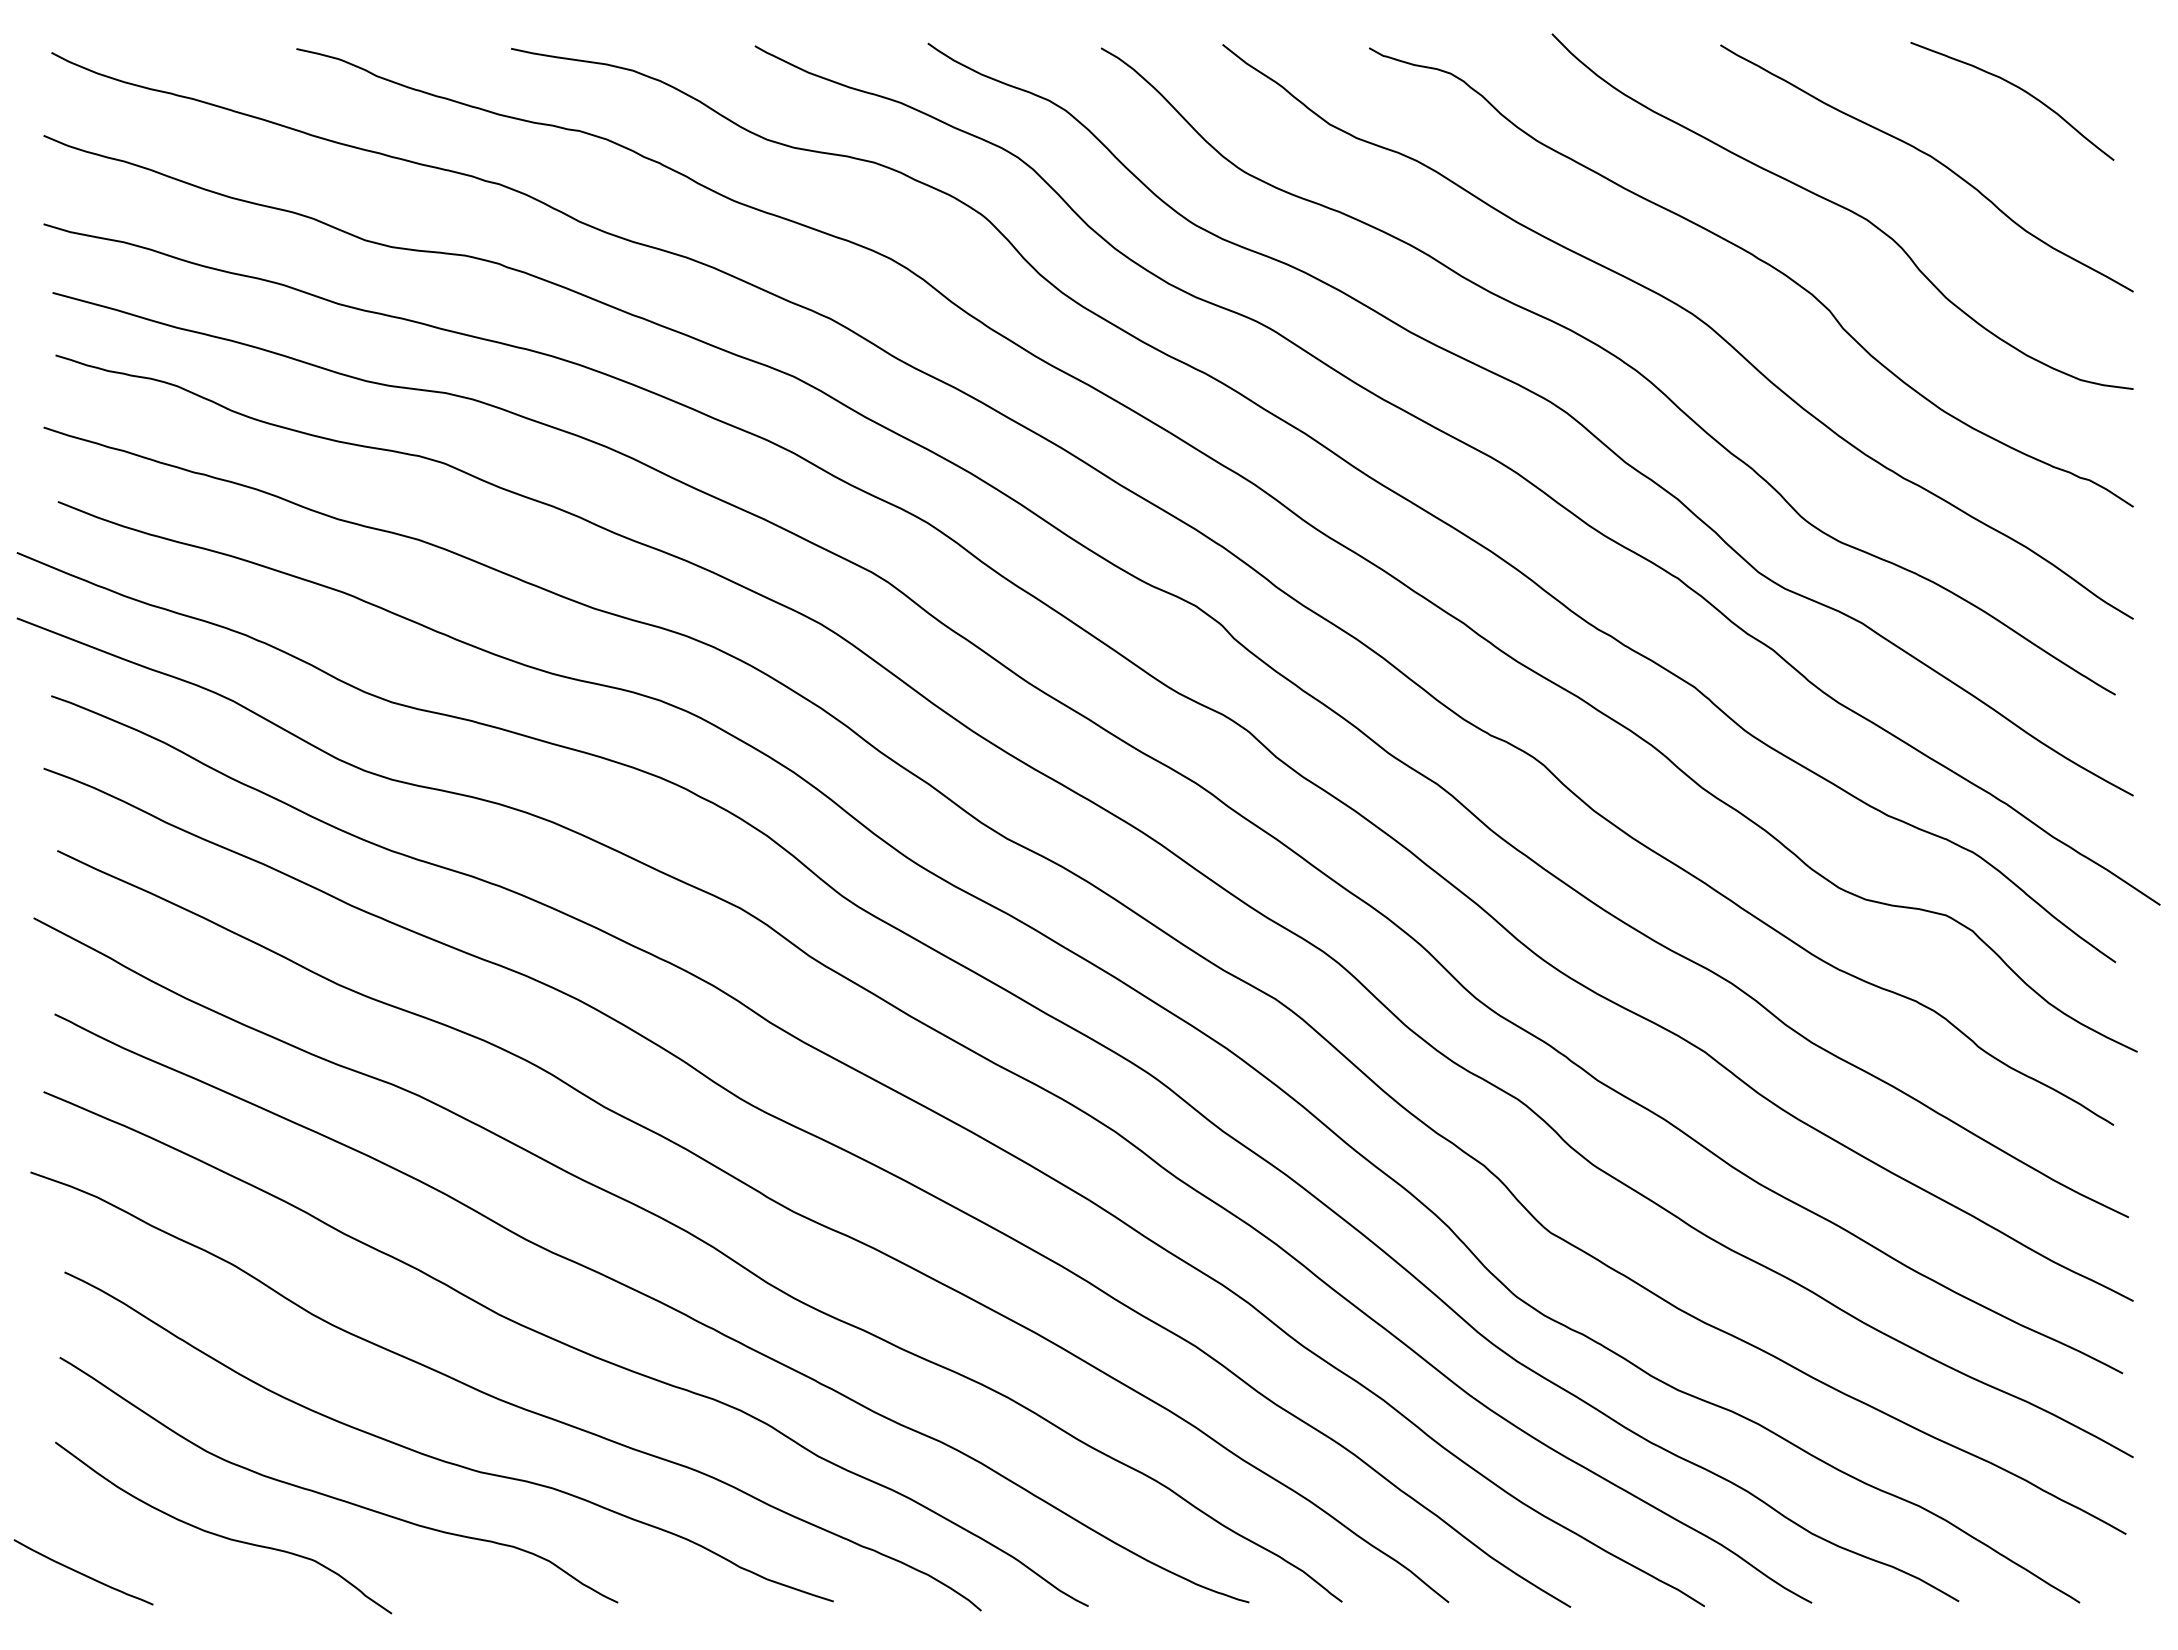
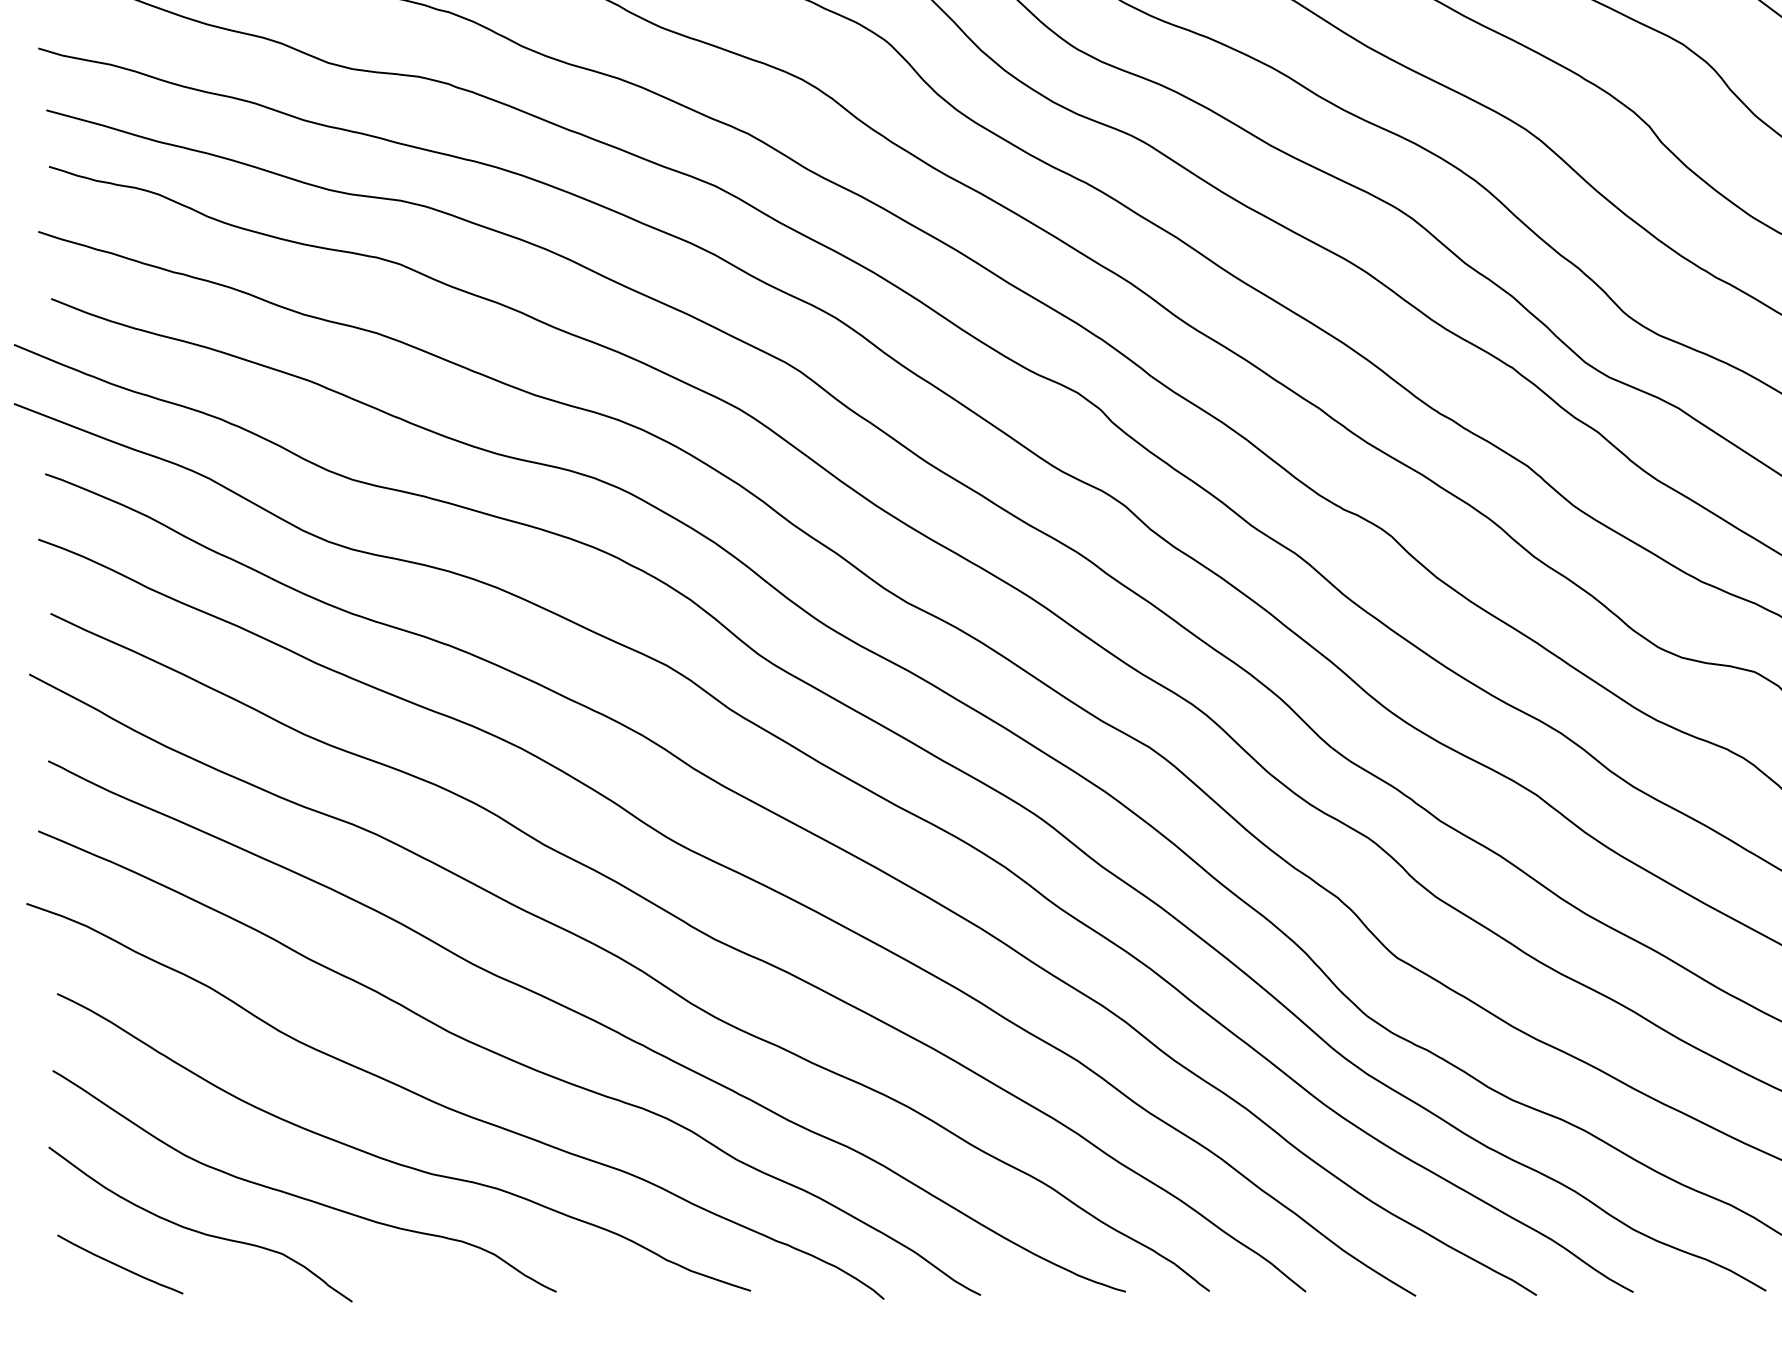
curve: (83, 1573) -> (120, 1265), moved

